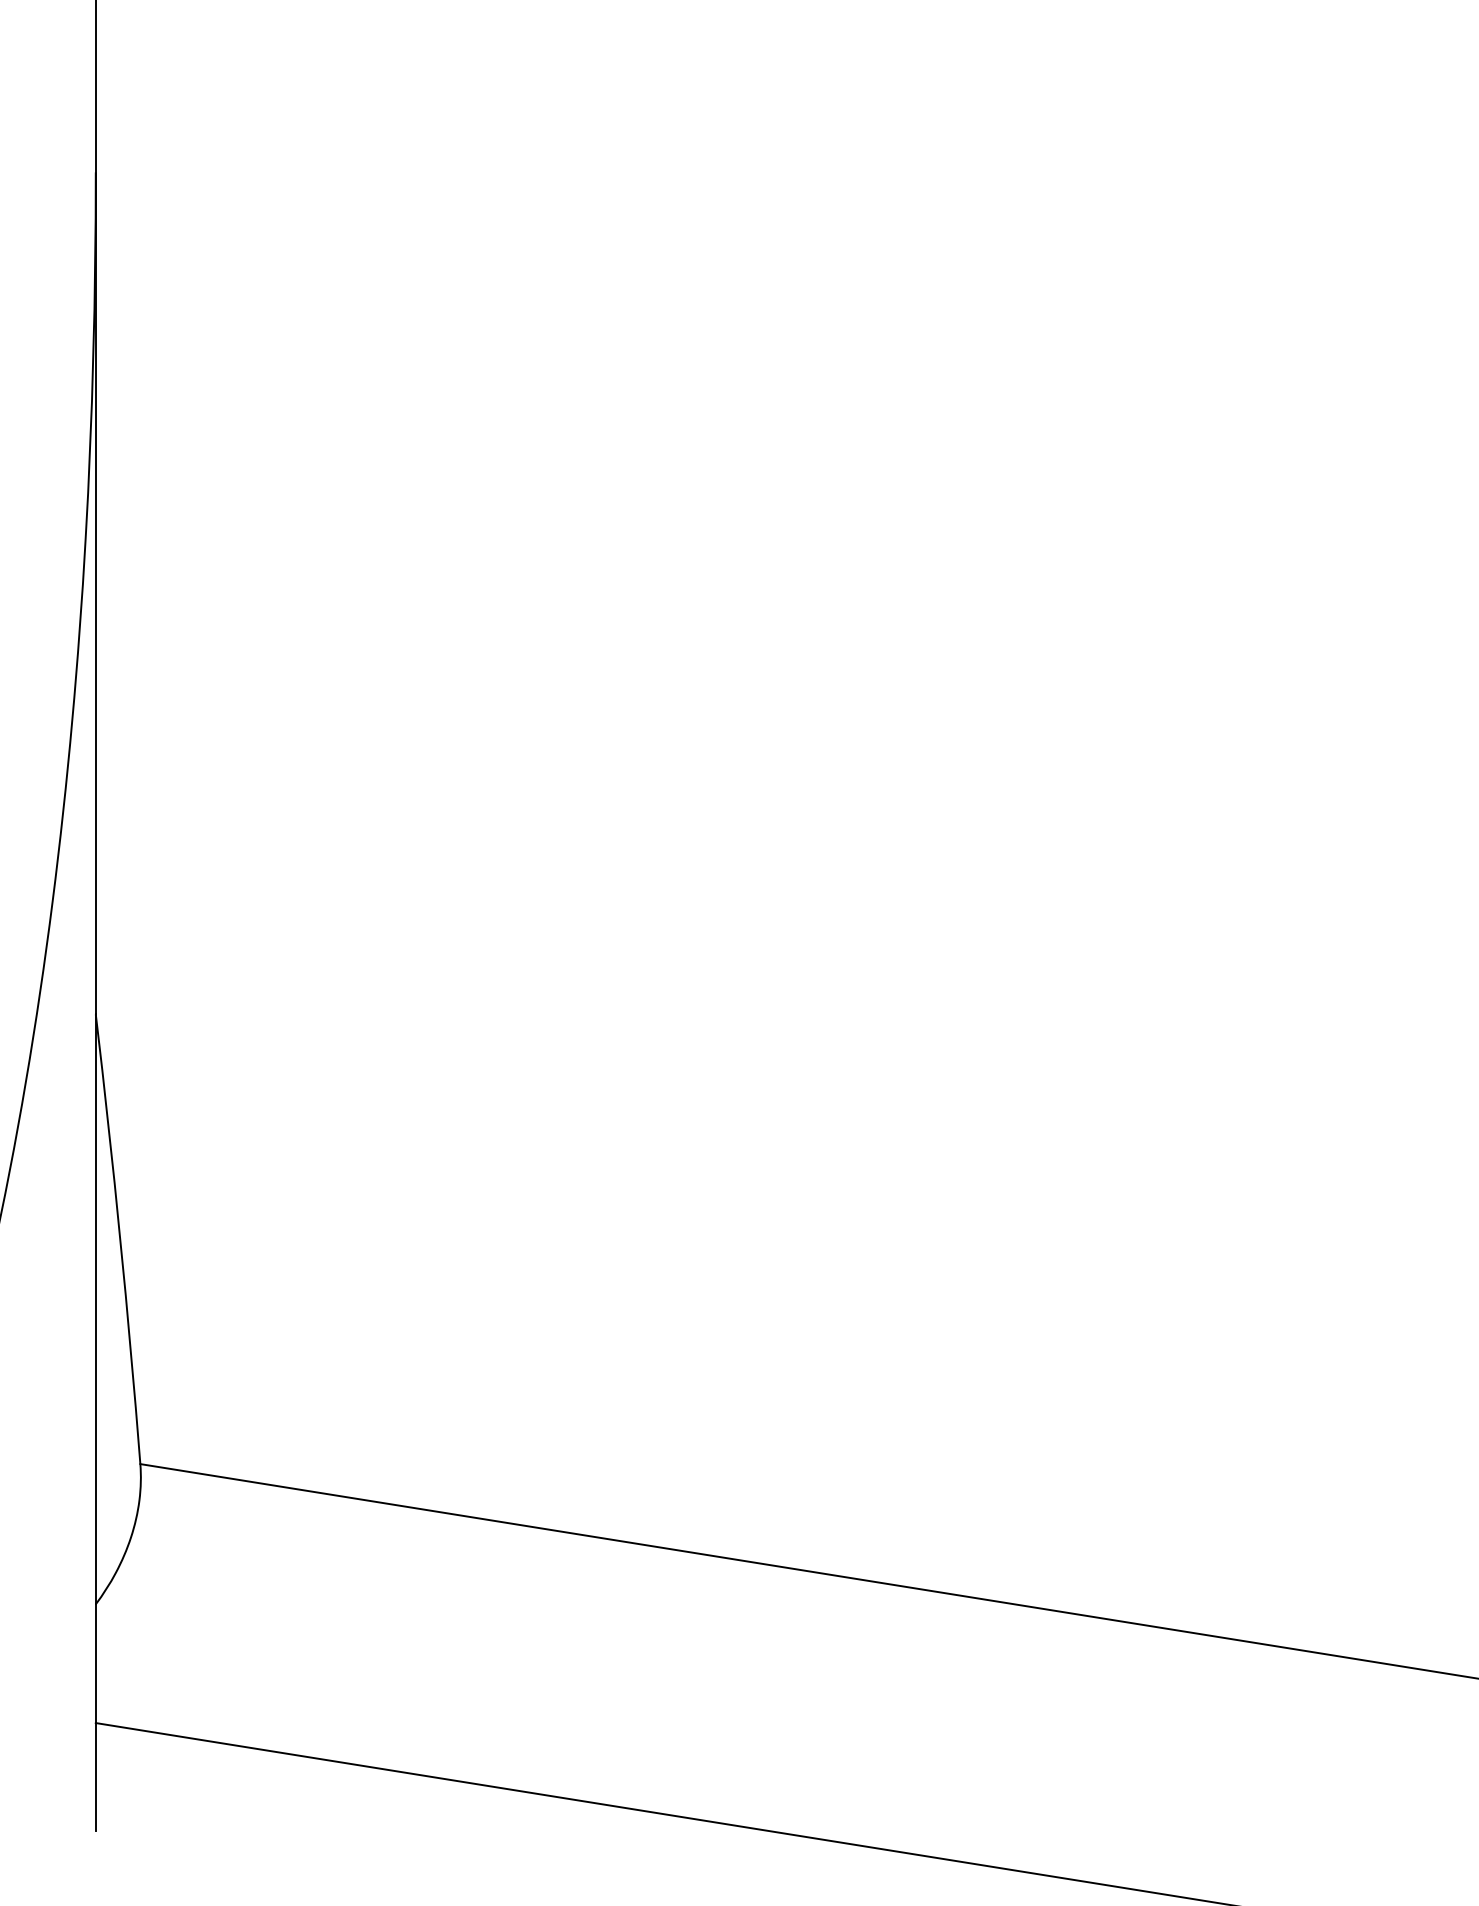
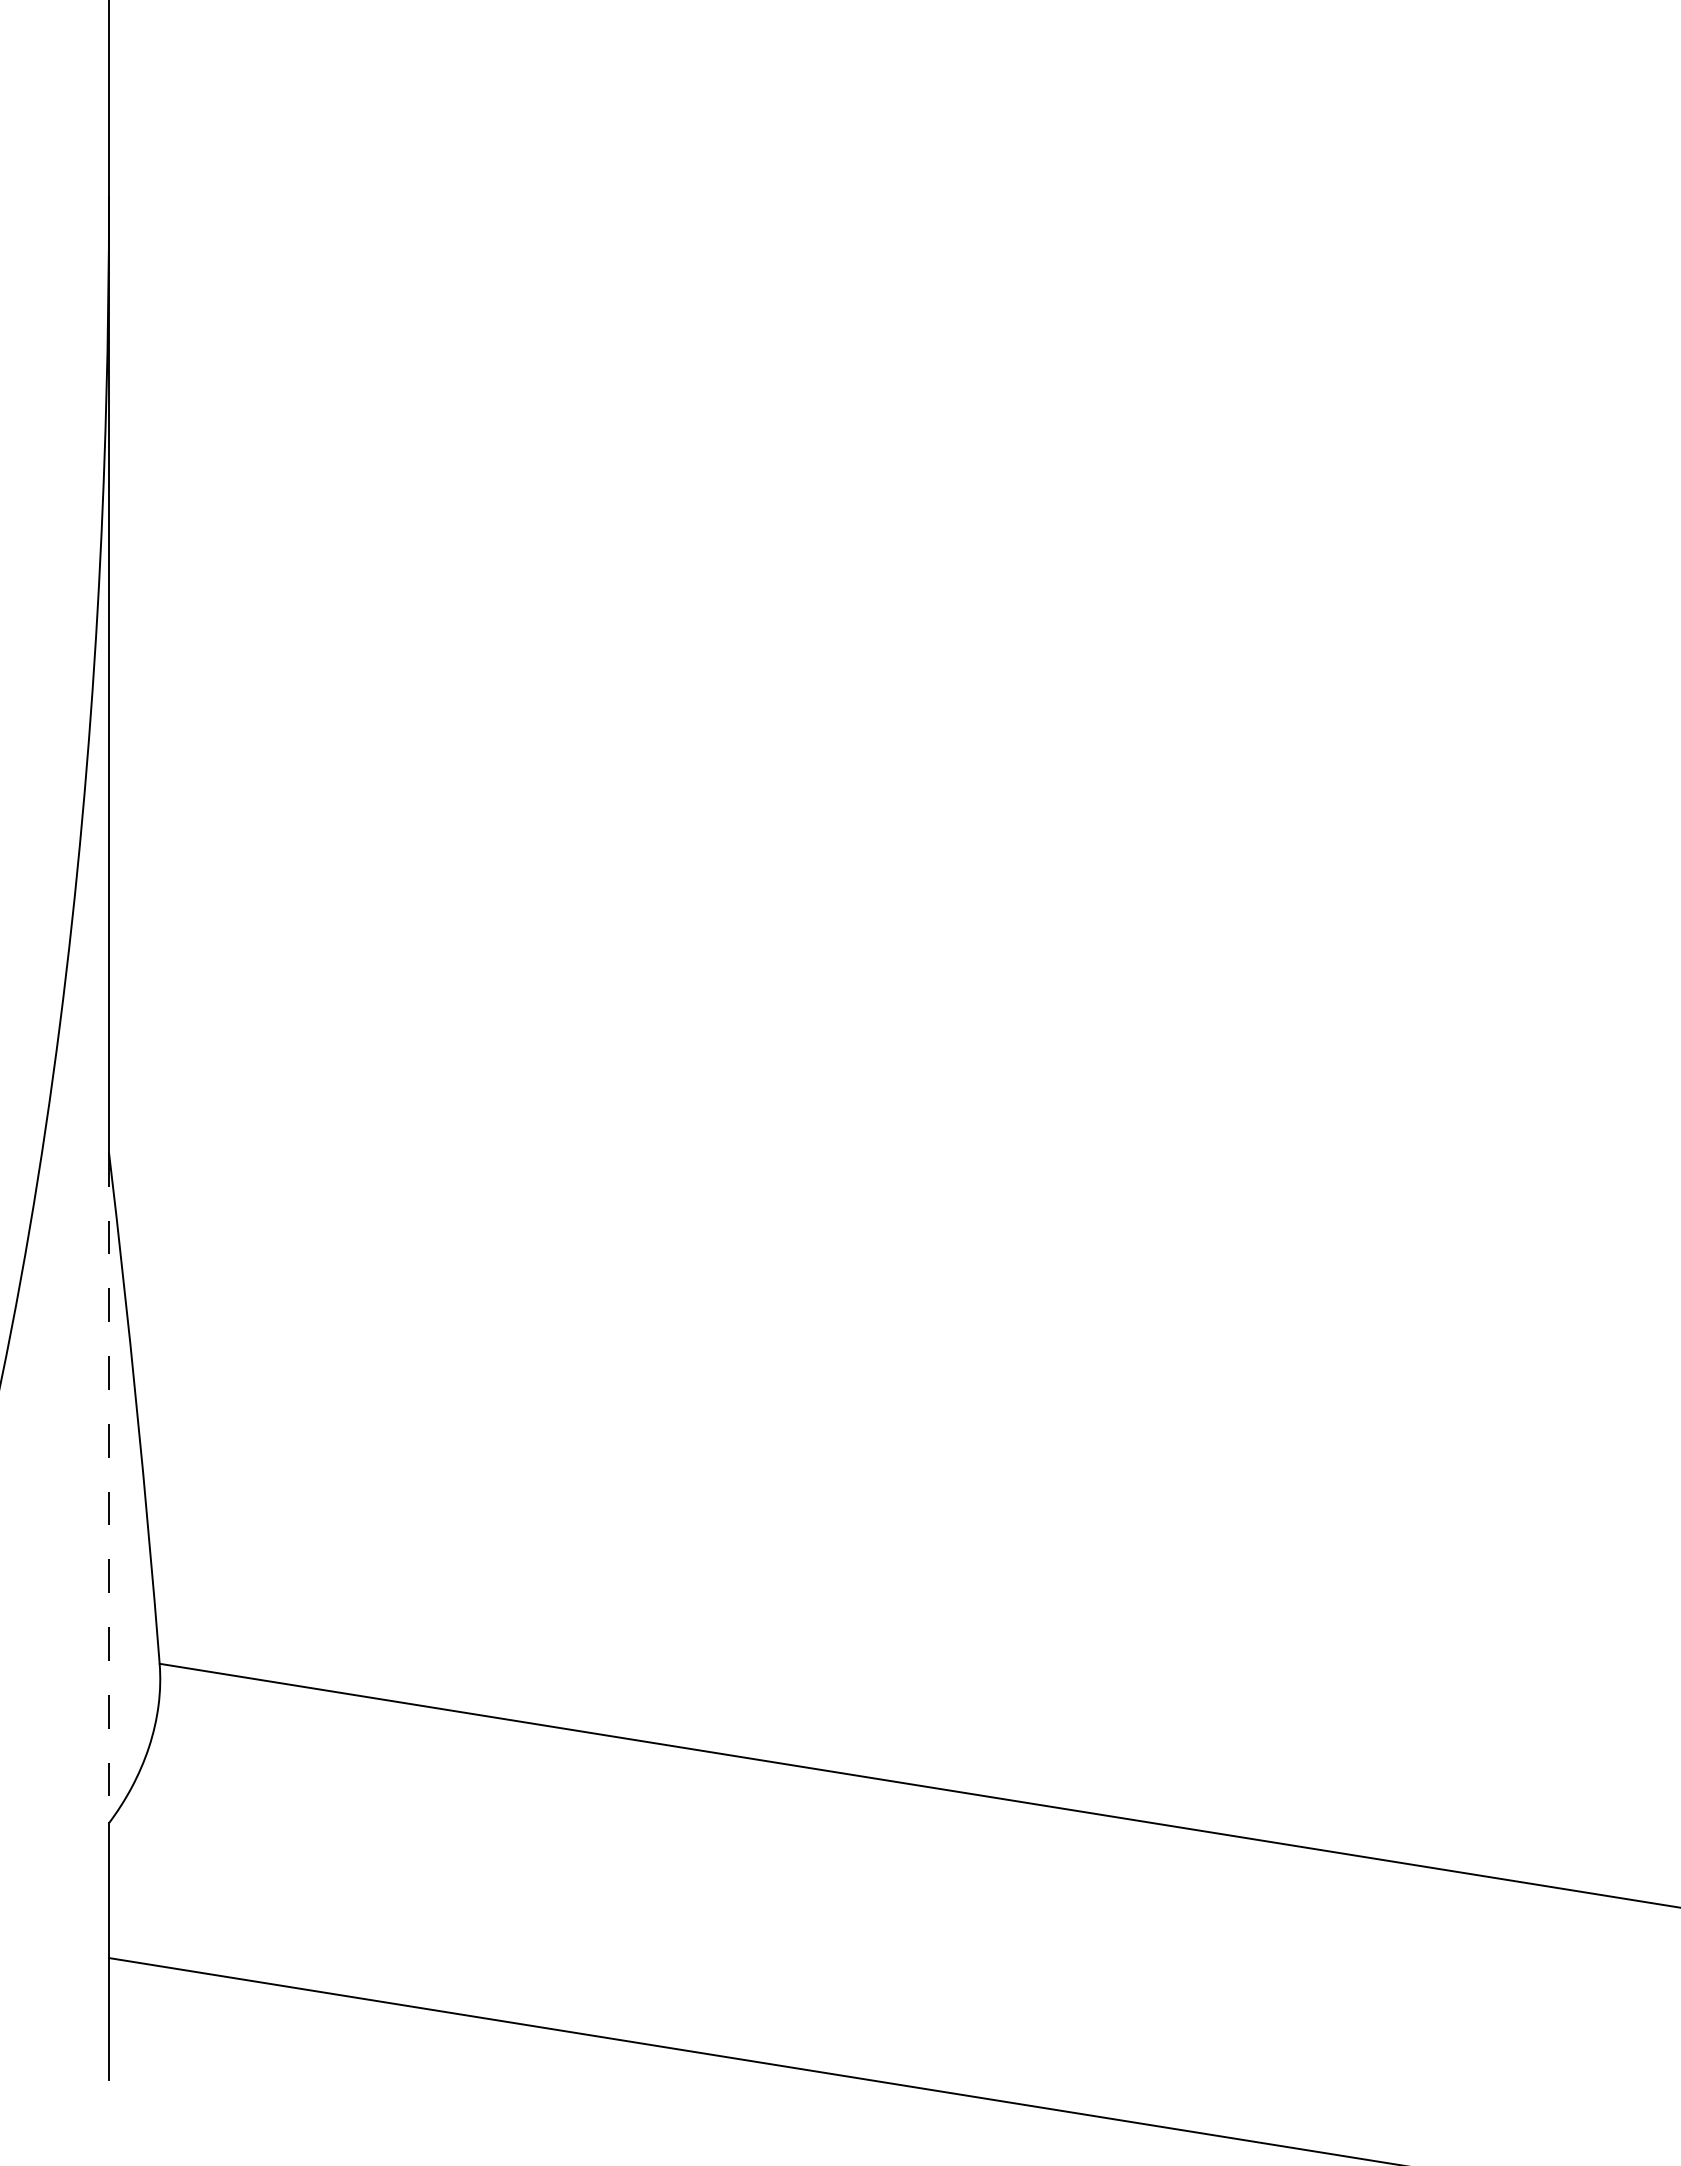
line: (96, 1309) -> (109, 1488), solid -> dashed

